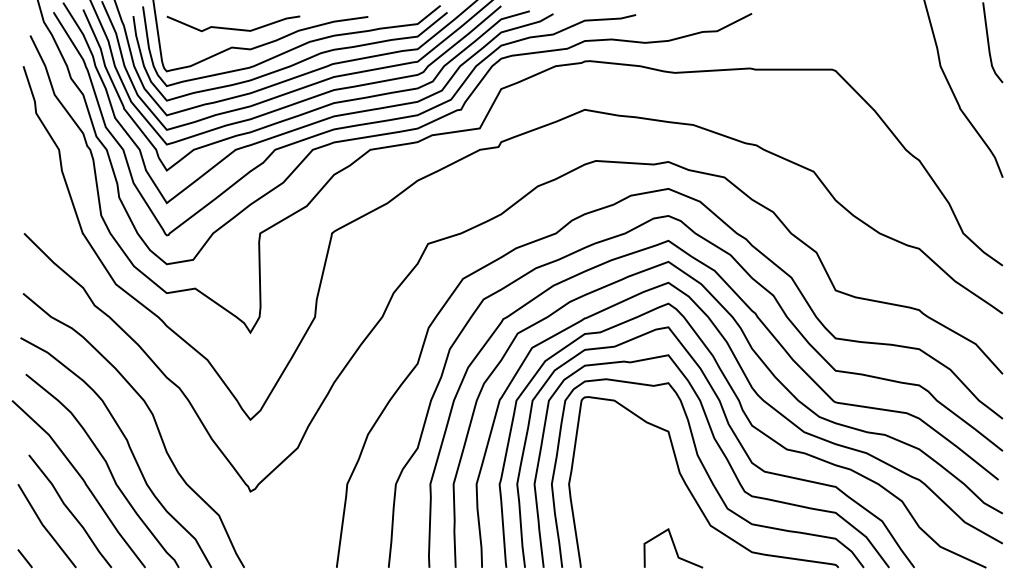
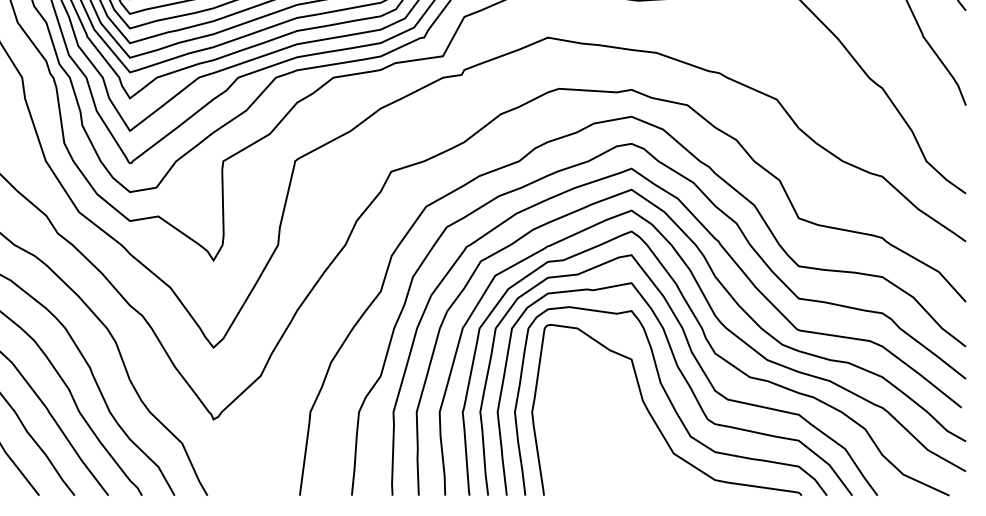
line: (674, 548) -> (637, 476), removed

